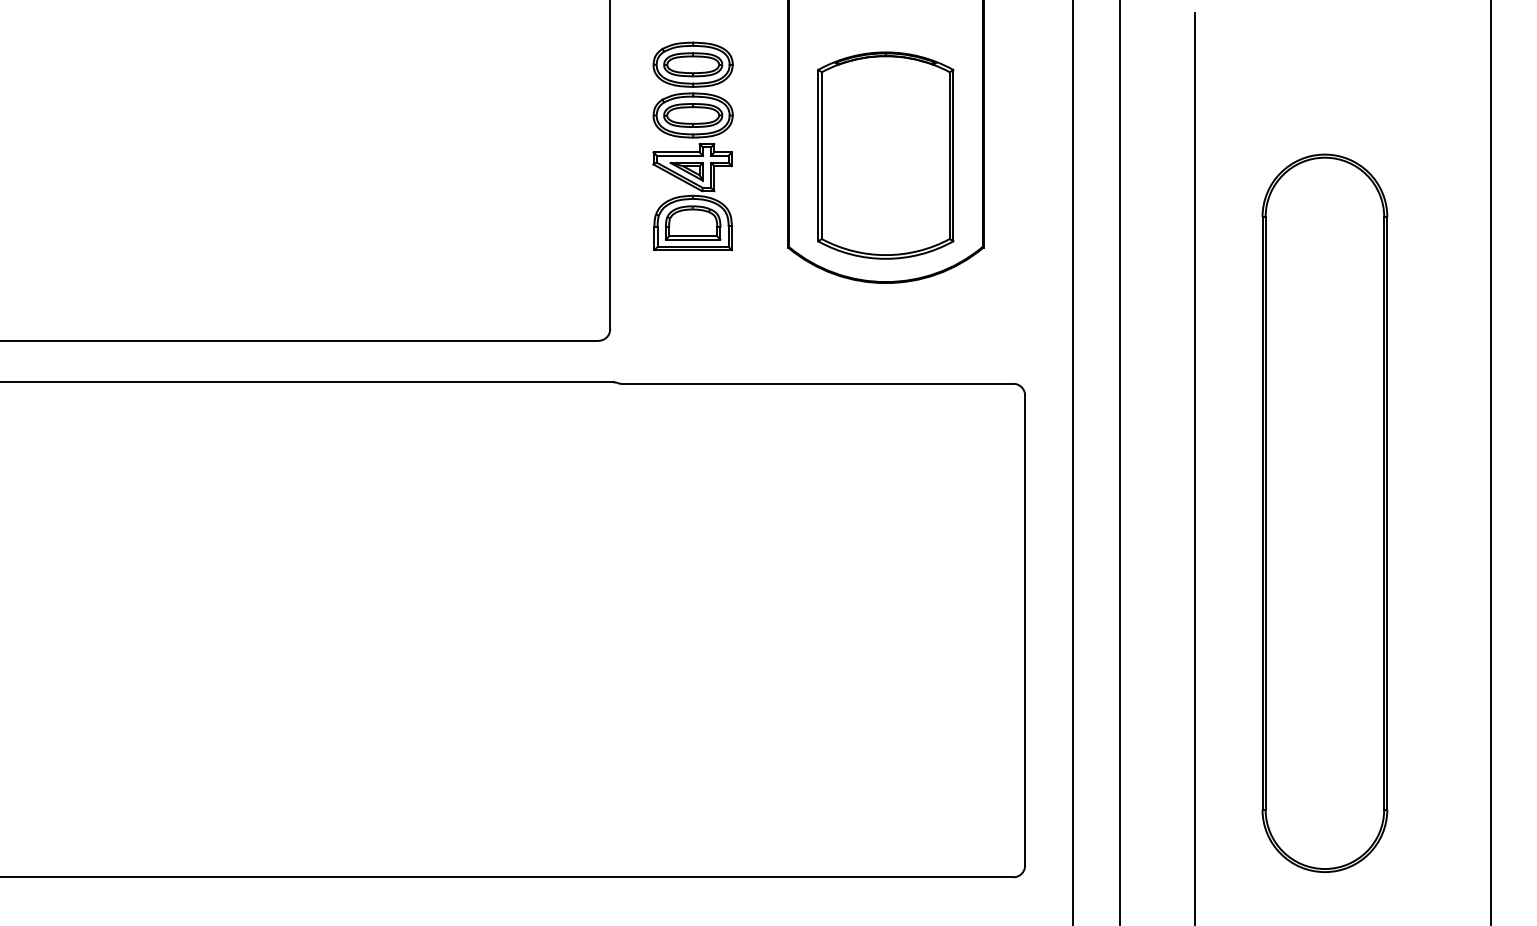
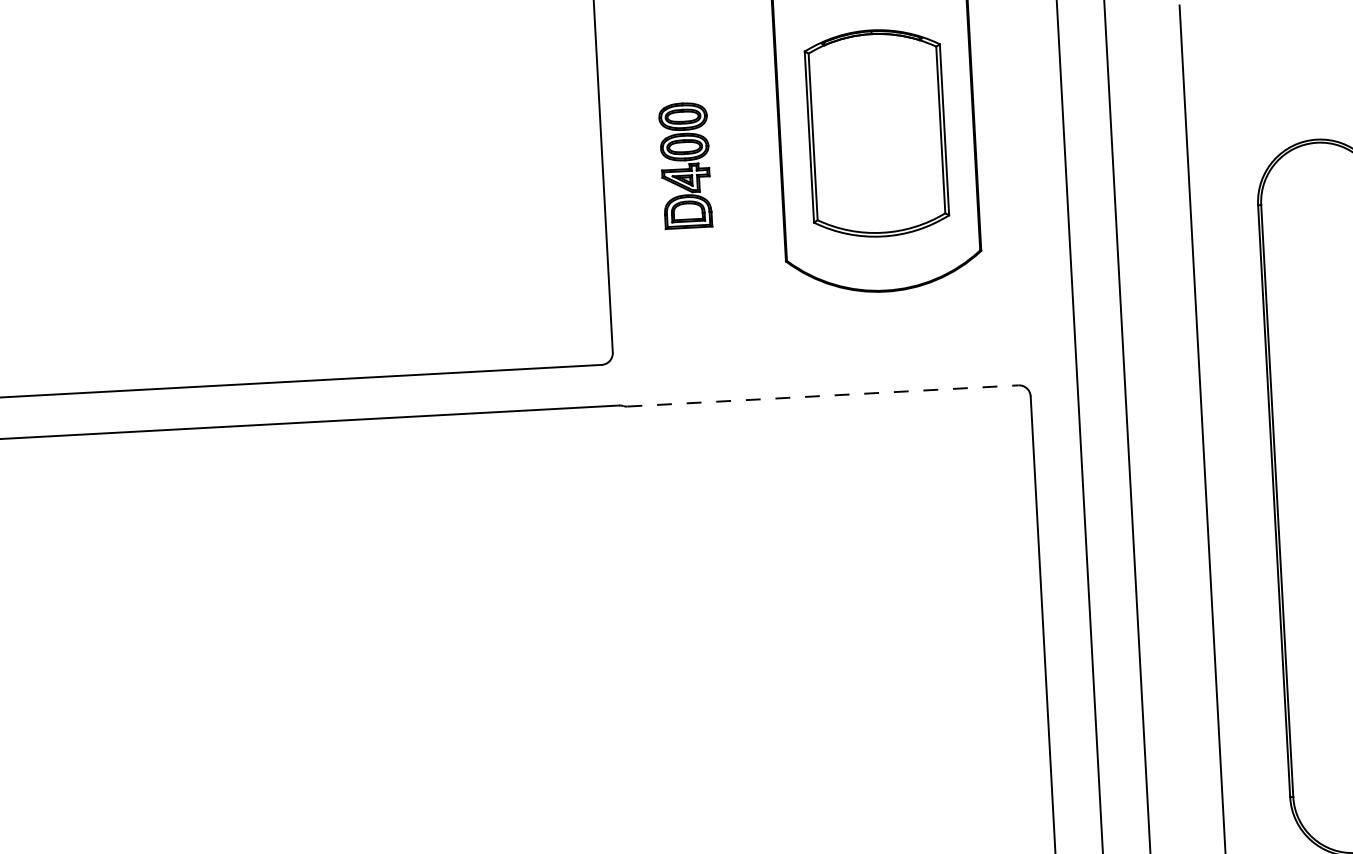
part: (692, 146) -> (685, 165), size x0.6
part: (885, 155) -> (876, 133), moved
line: (817, 383) -> (822, 395), solid -> dashed

